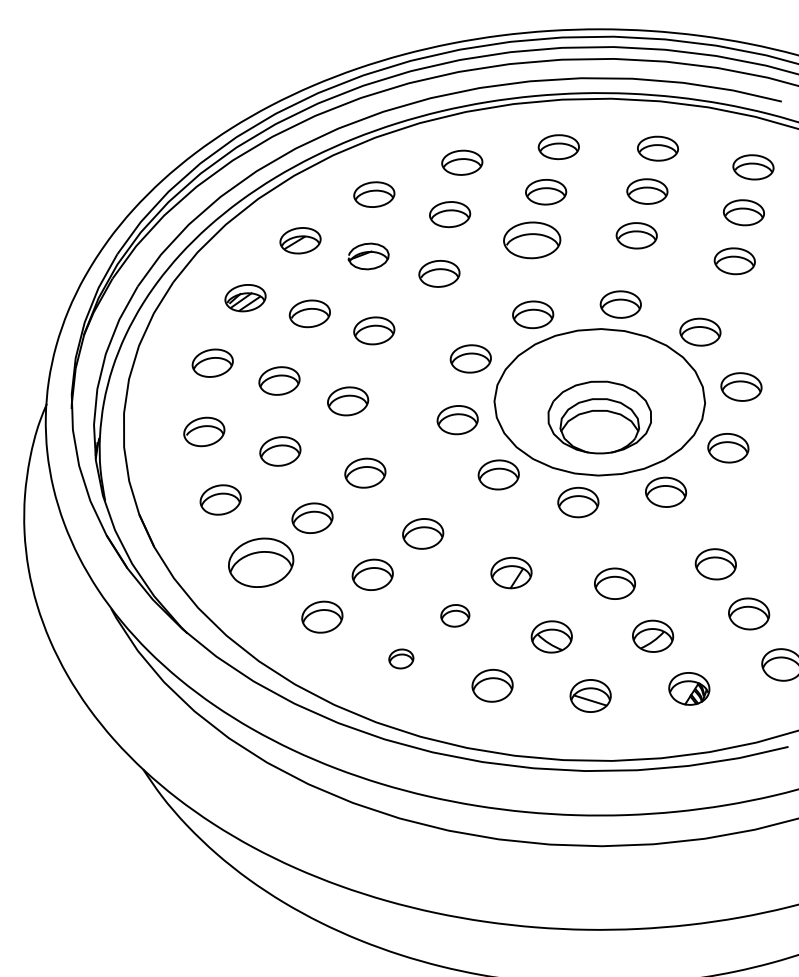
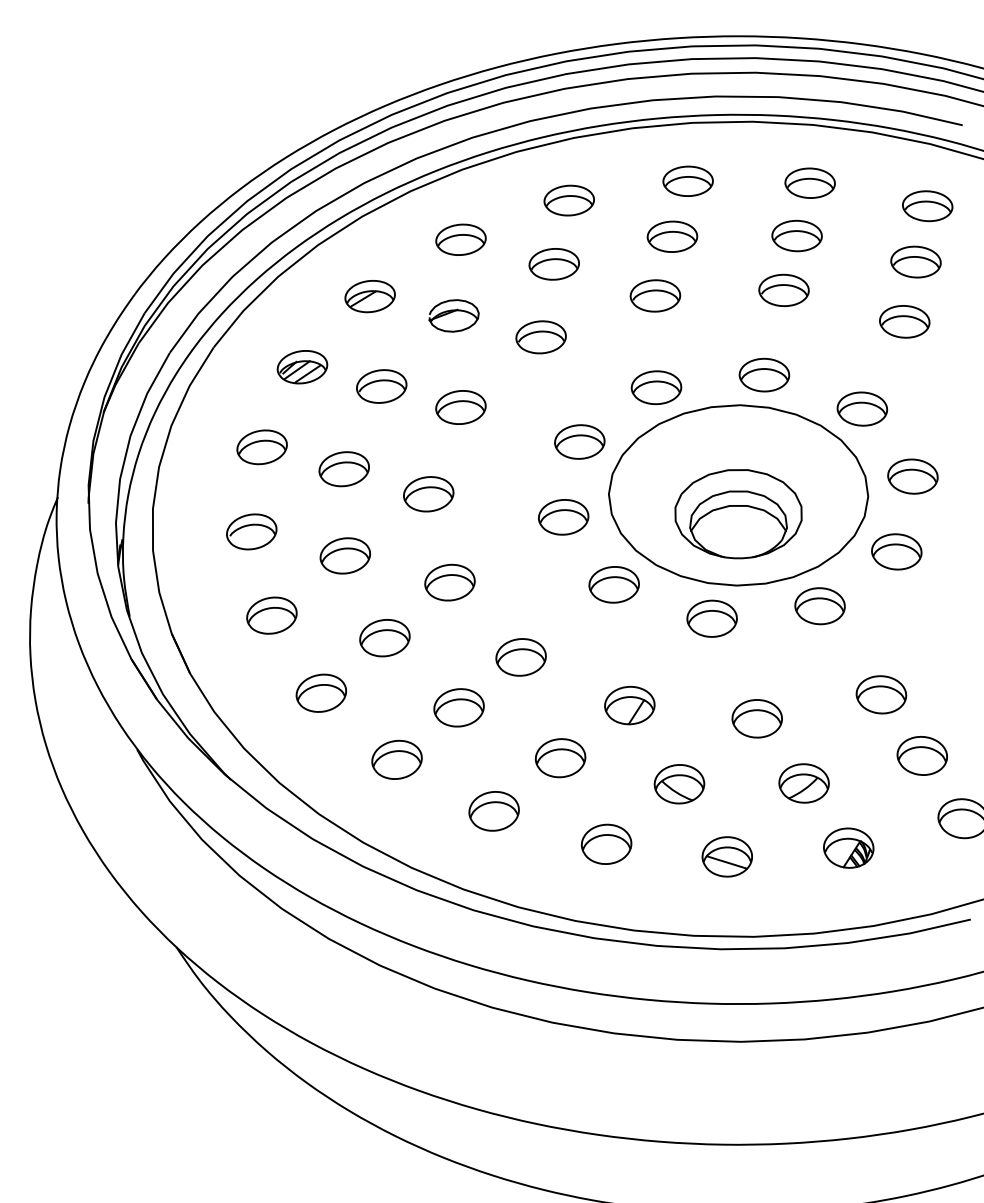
part: (532, 239) -> (655, 295), size x0.71
part: (260, 563) -> (320, 693), size x0.62
part: (455, 615) -> (560, 757), size x1.43
part: (401, 658) -> (494, 810), size x1.67

